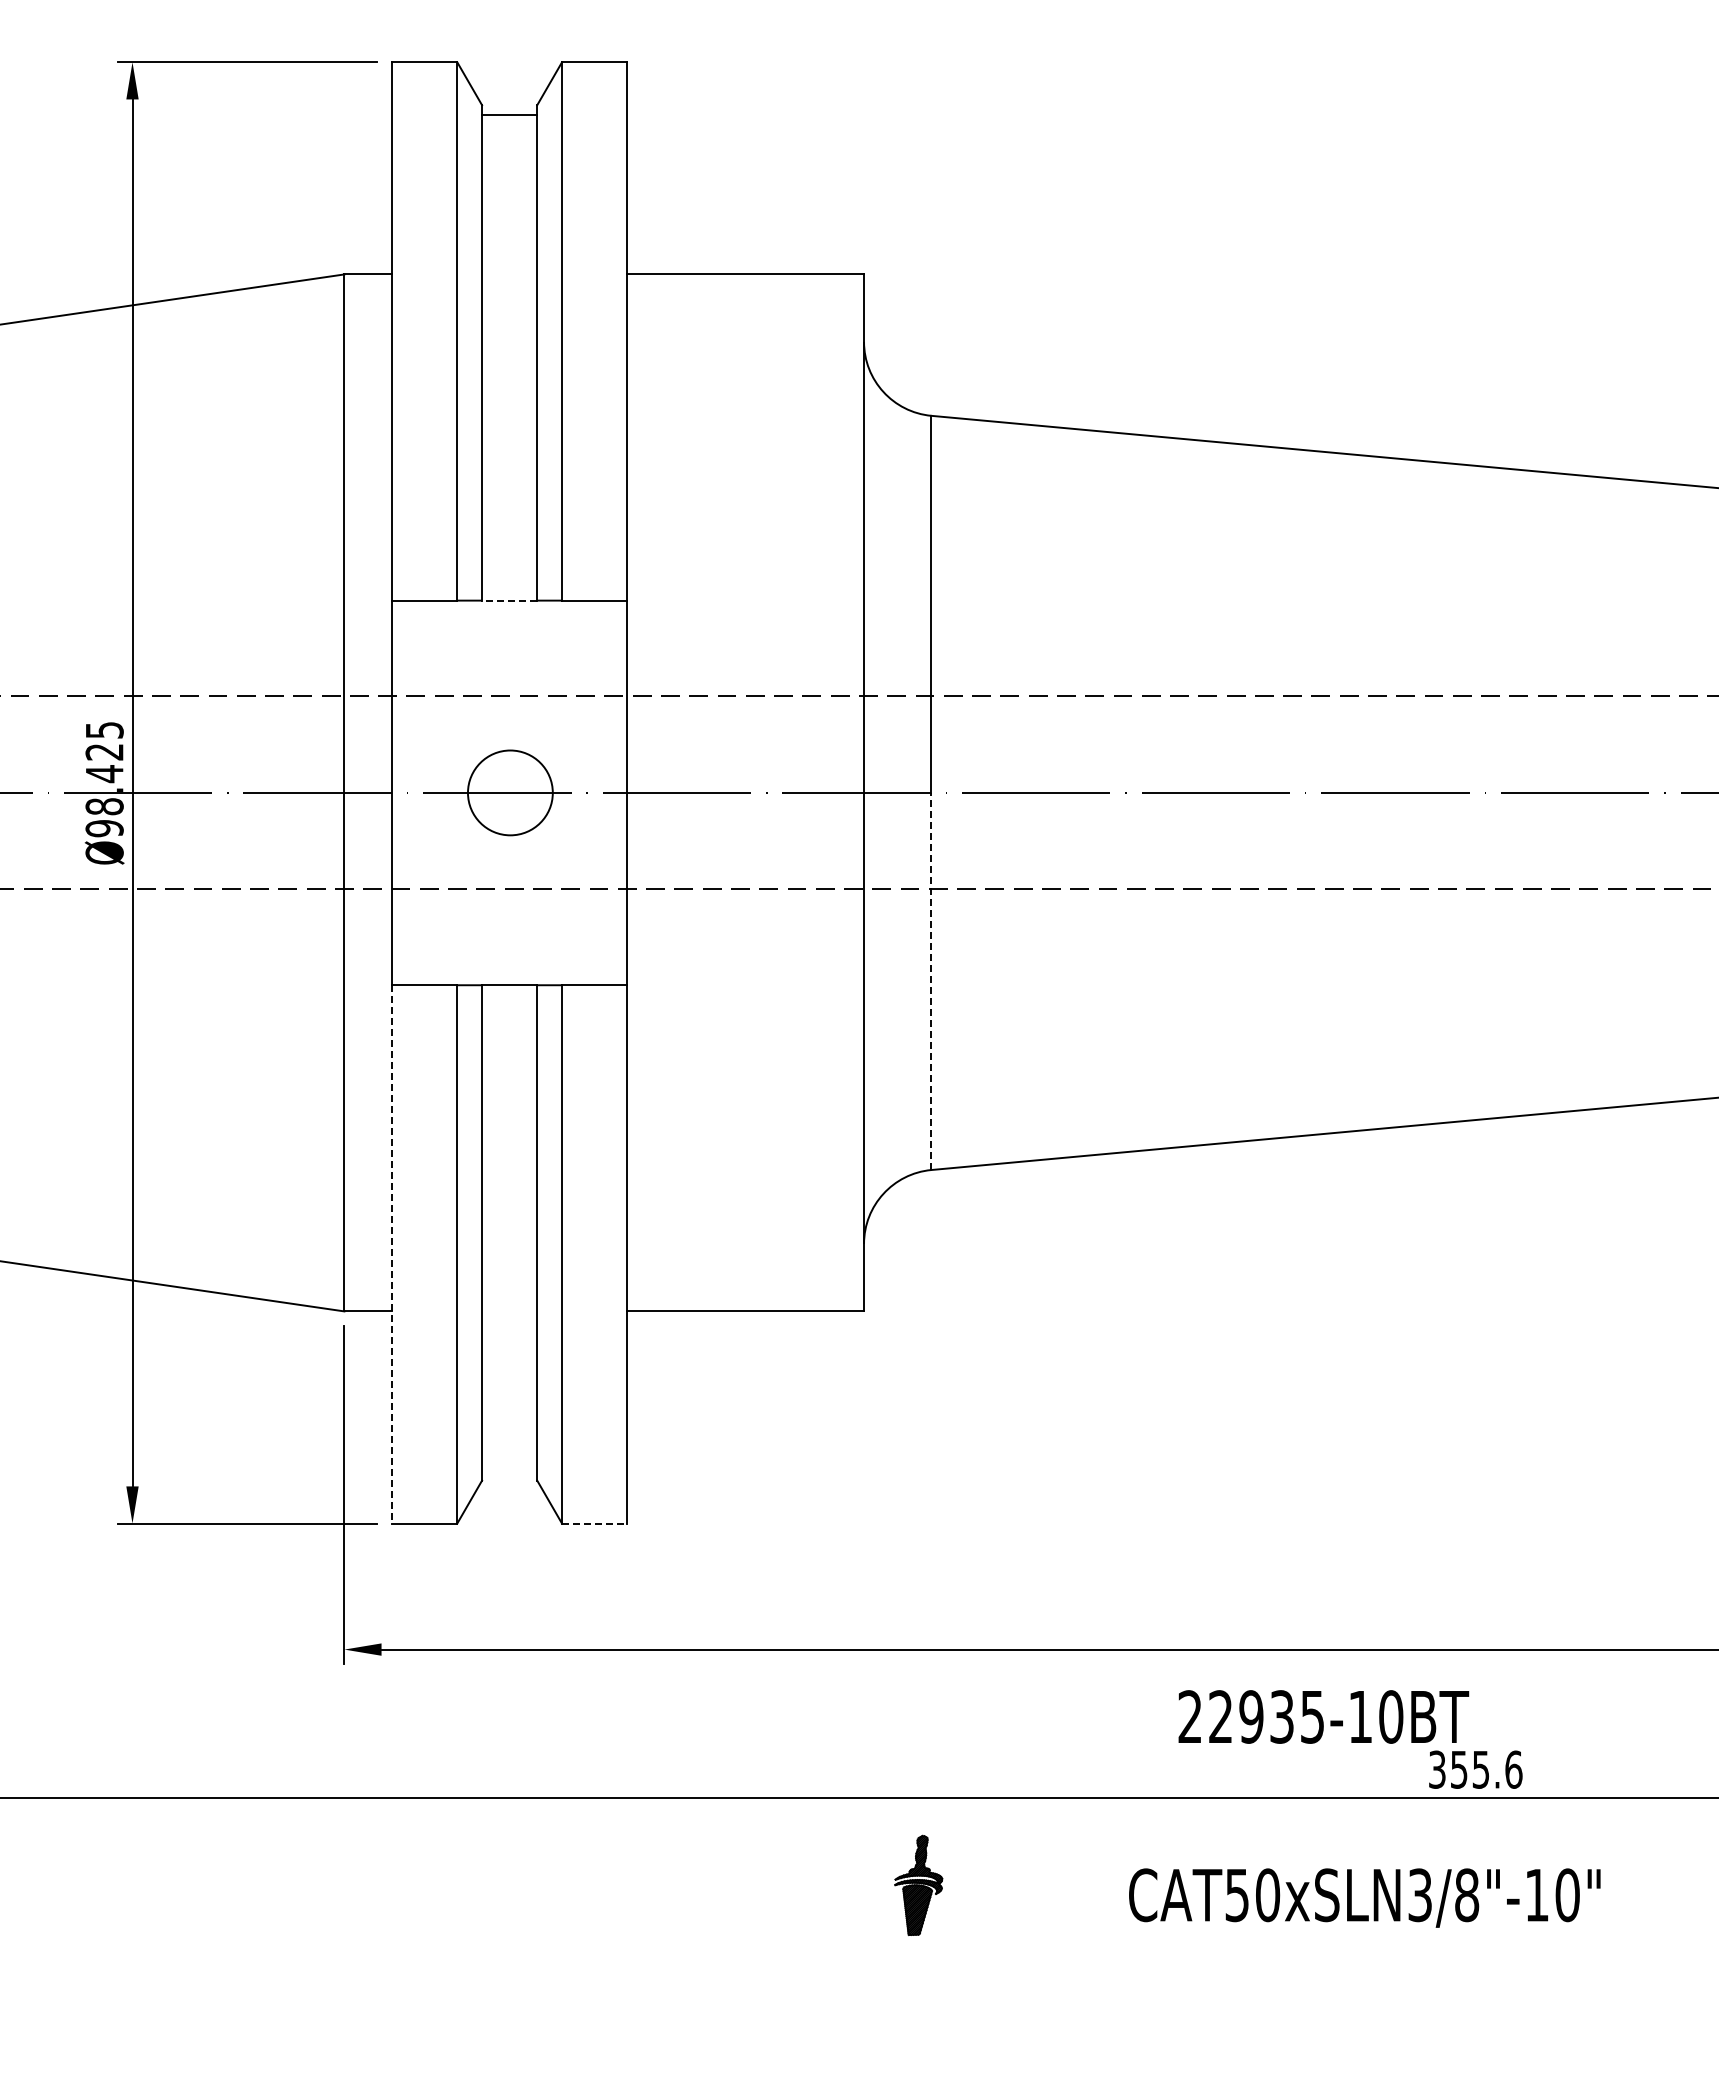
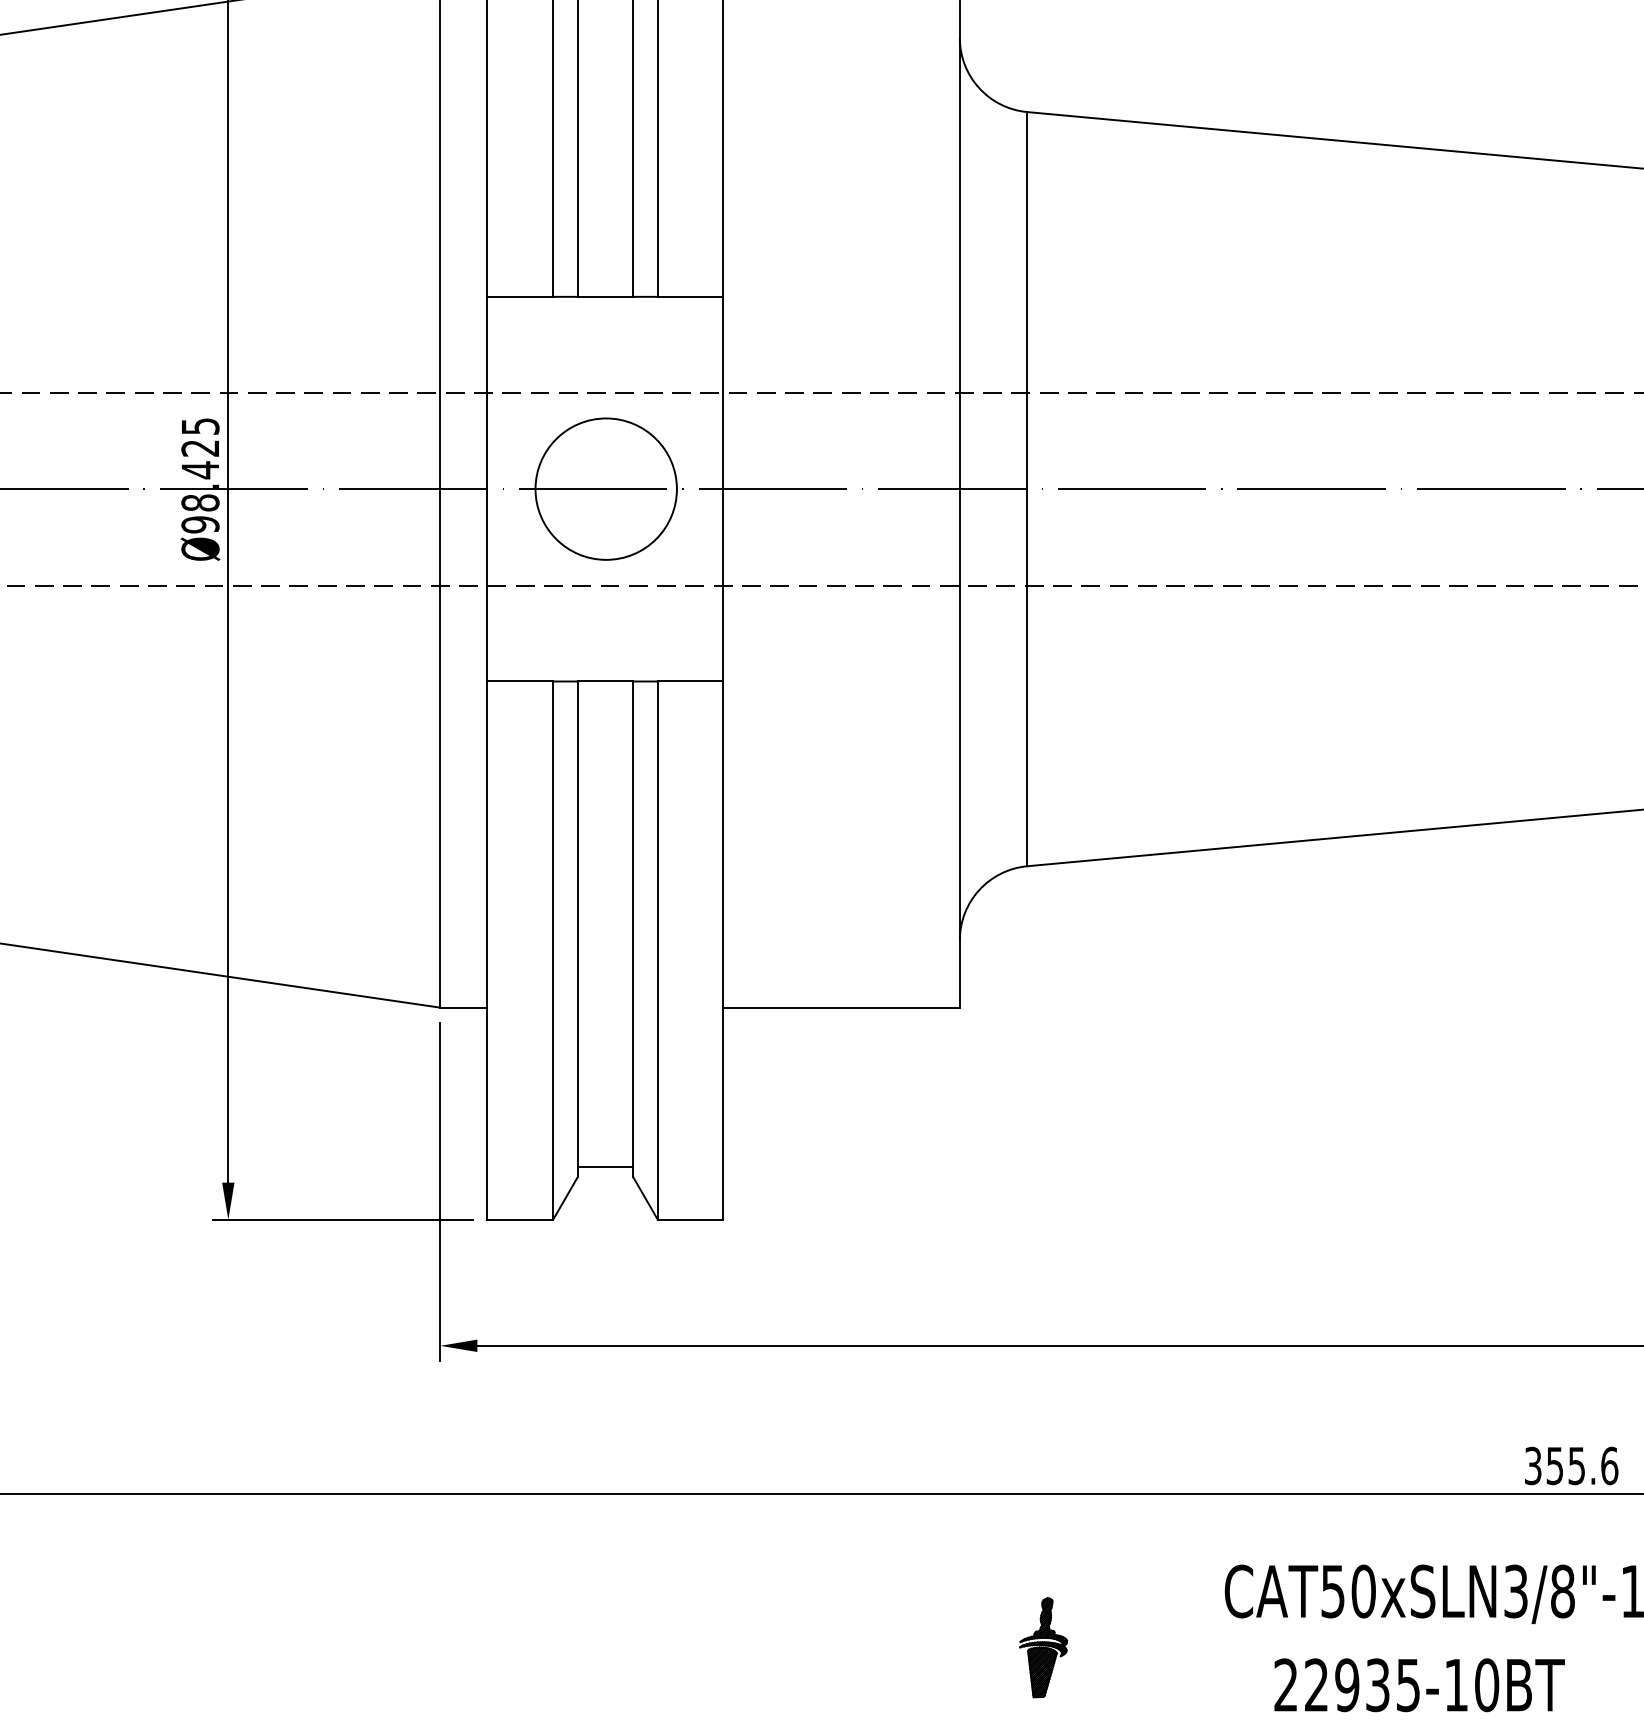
line: (509, 600) -> (605, 296), dashed -> solid
circle: (510, 792) -> (606, 488), size x1.67
line: (931, 981) -> (1027, 677), dashed -> solid
line: (391, 1254) -> (487, 950), dashed -> solid
line: (509, 1470) -> (605, 1166), added
line: (594, 1523) -> (690, 1219), dashed -> solid
text: (1323, 1716) -> (1419, 1684), moved
part: (918, 1884) -> (1043, 1646), moved

